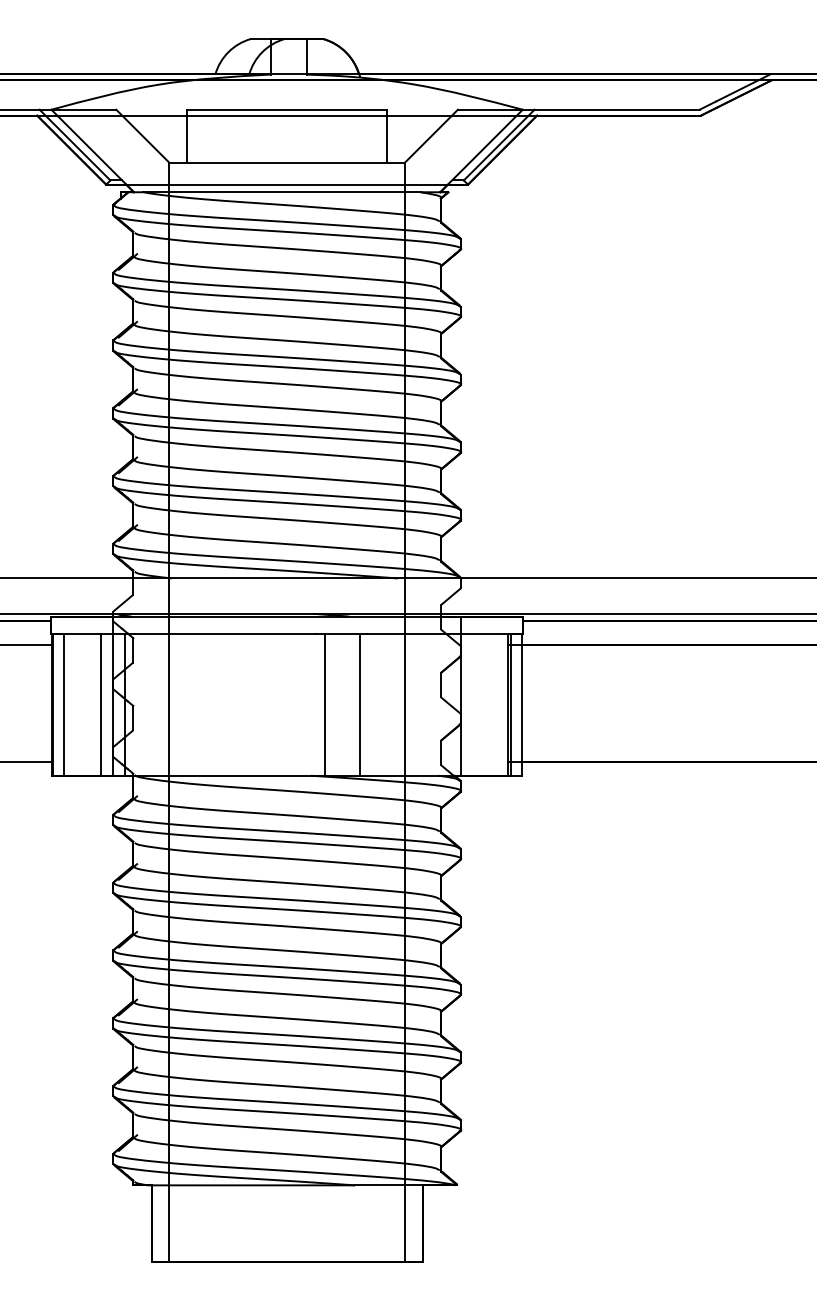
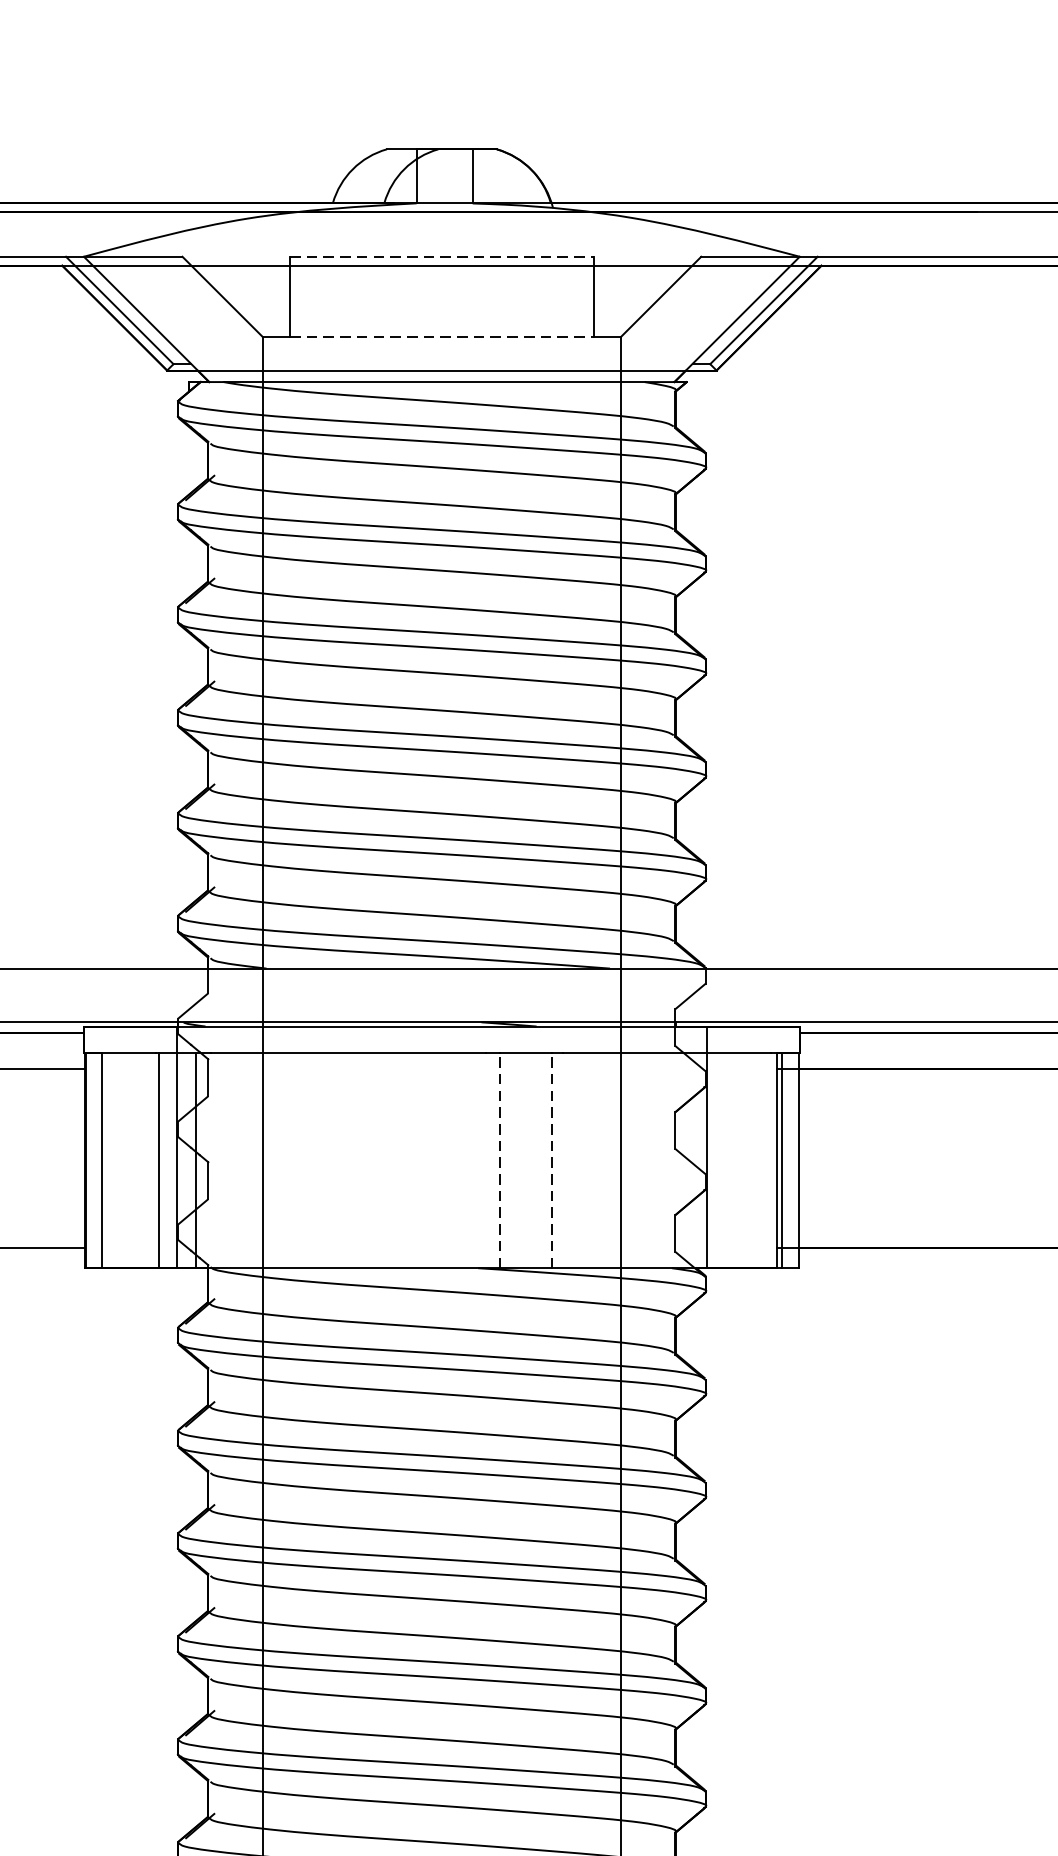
line: (287, 109) -> (442, 256), solid -> dashed
line: (287, 162) -> (442, 336), solid -> dashed
line: (325, 705) -> (500, 1161), solid -> dashed
line: (359, 705) -> (551, 1161), solid -> dashed

